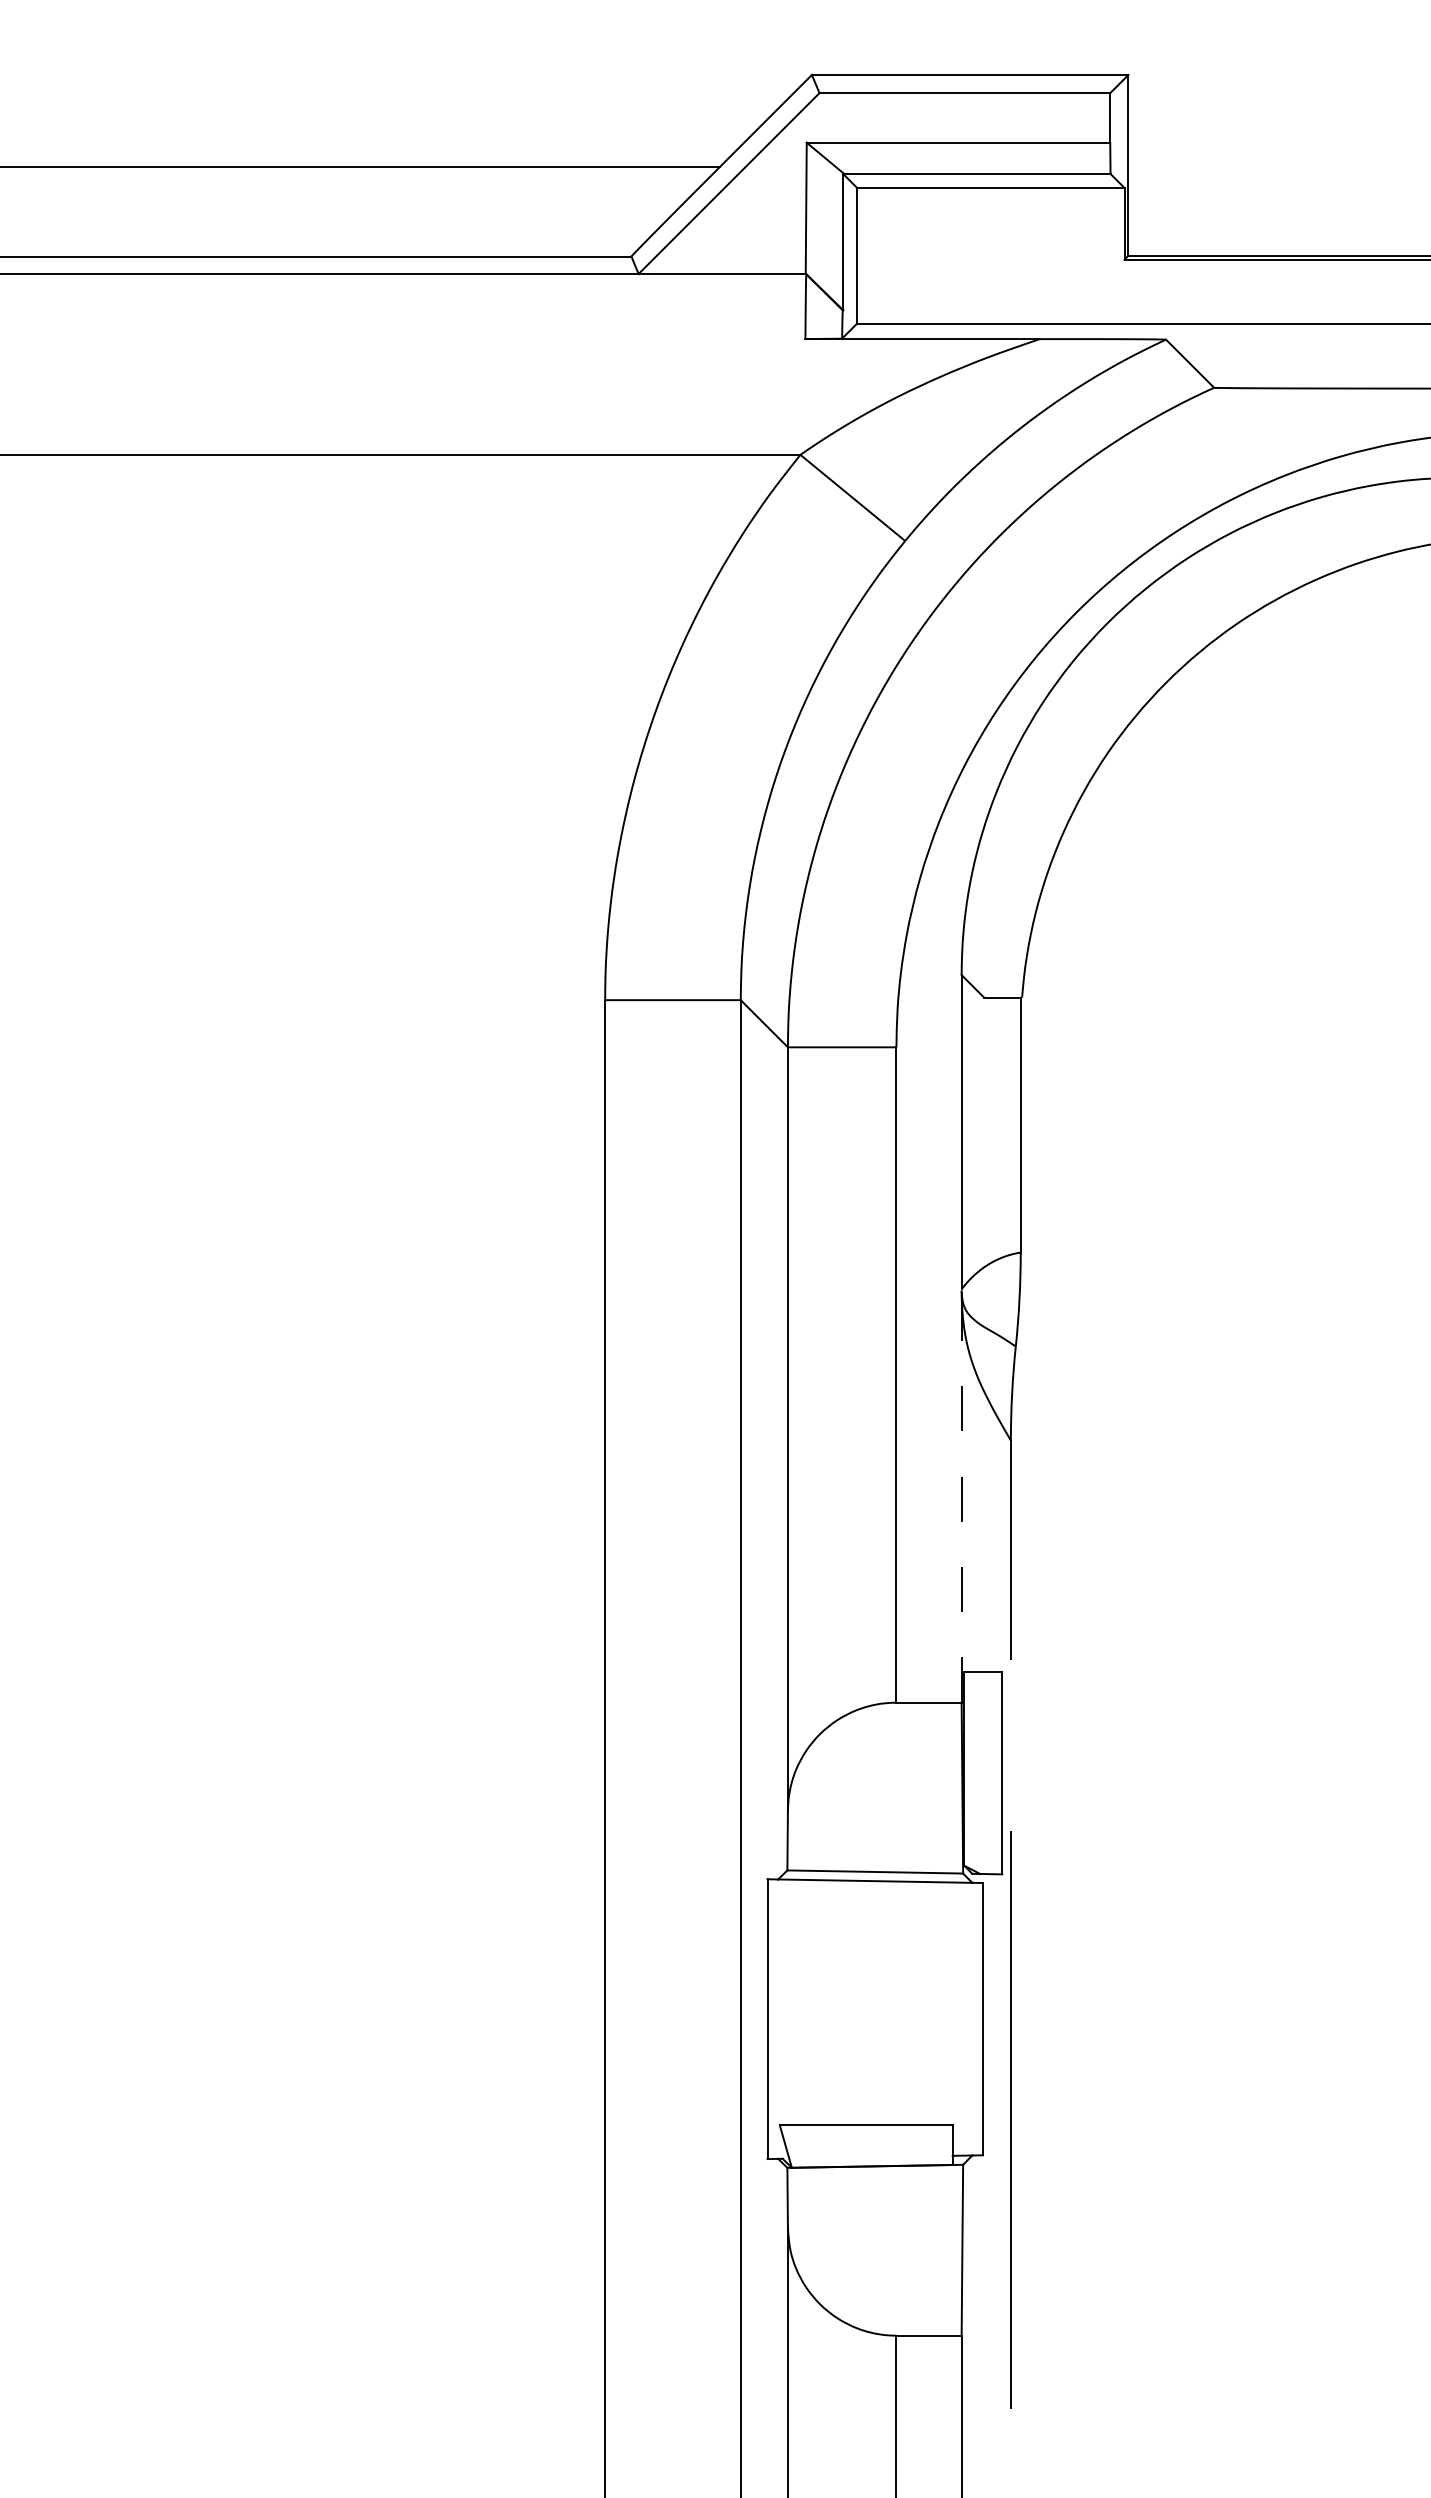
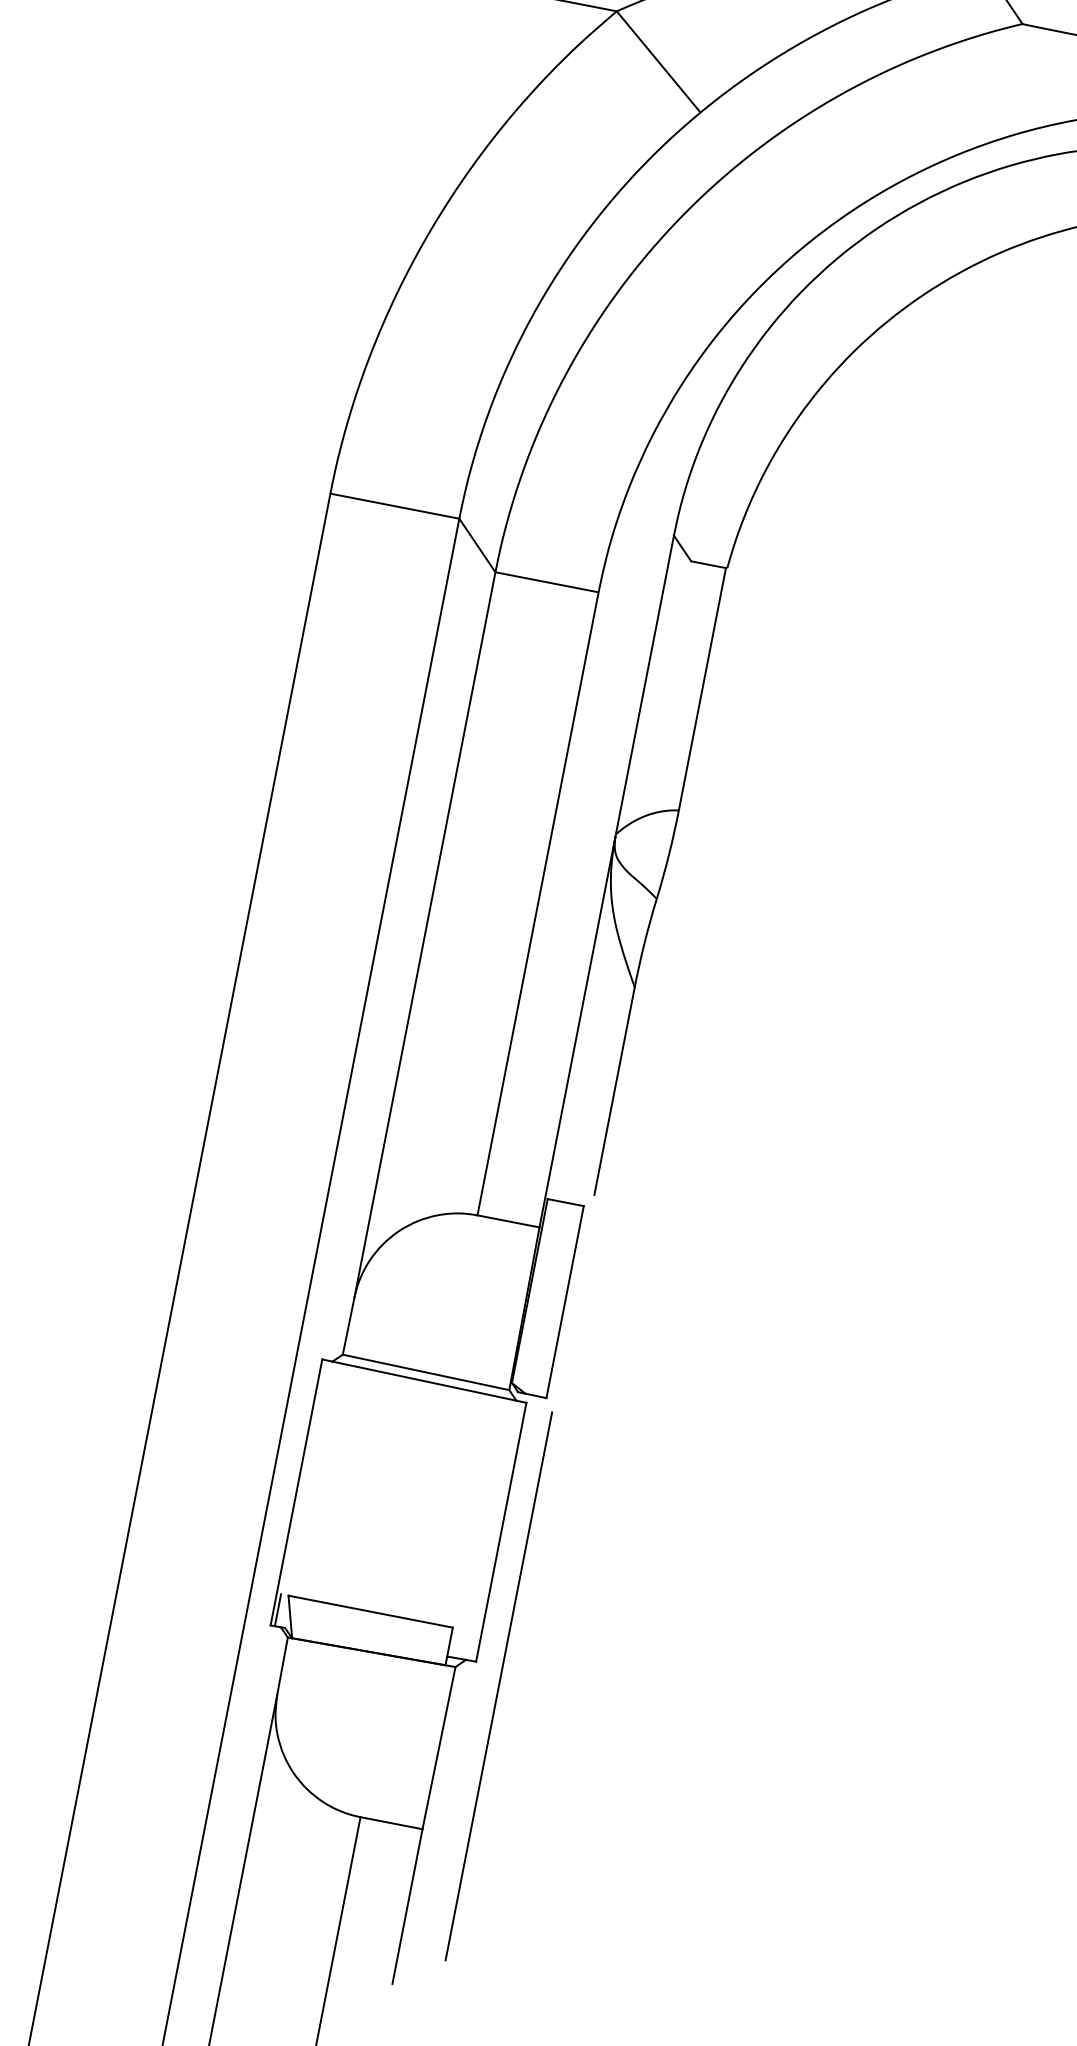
line: (961, 1497) -> (577, 1032), dashed -> solid
line: (1010, 2119) -> (498, 1685), moved
line: (772, 2141) -> (278, 1609), added

